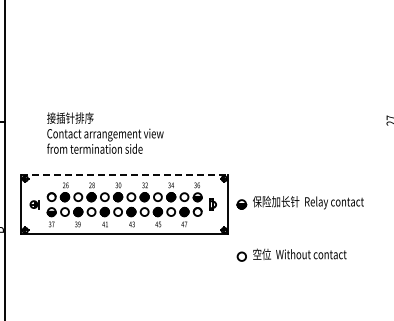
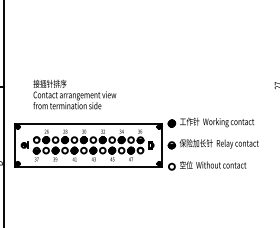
part: (296, 172) -> (210, 122), added
line: (125, 174) -> (89, 123), dashed -> solid
part: (291, 254) -> (207, 165), moved

